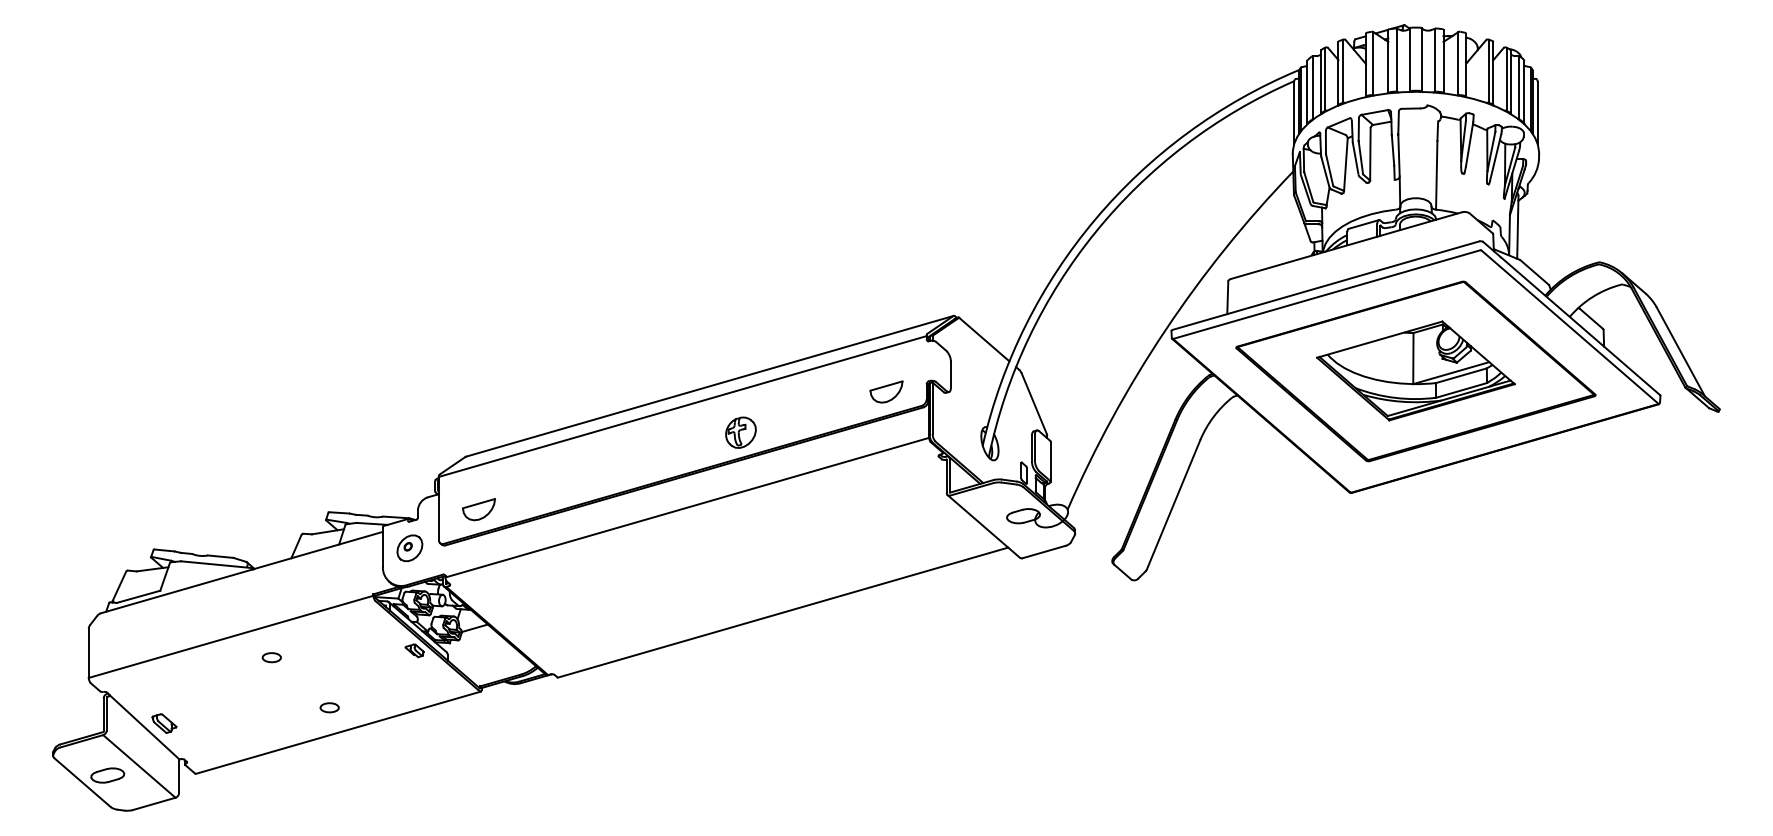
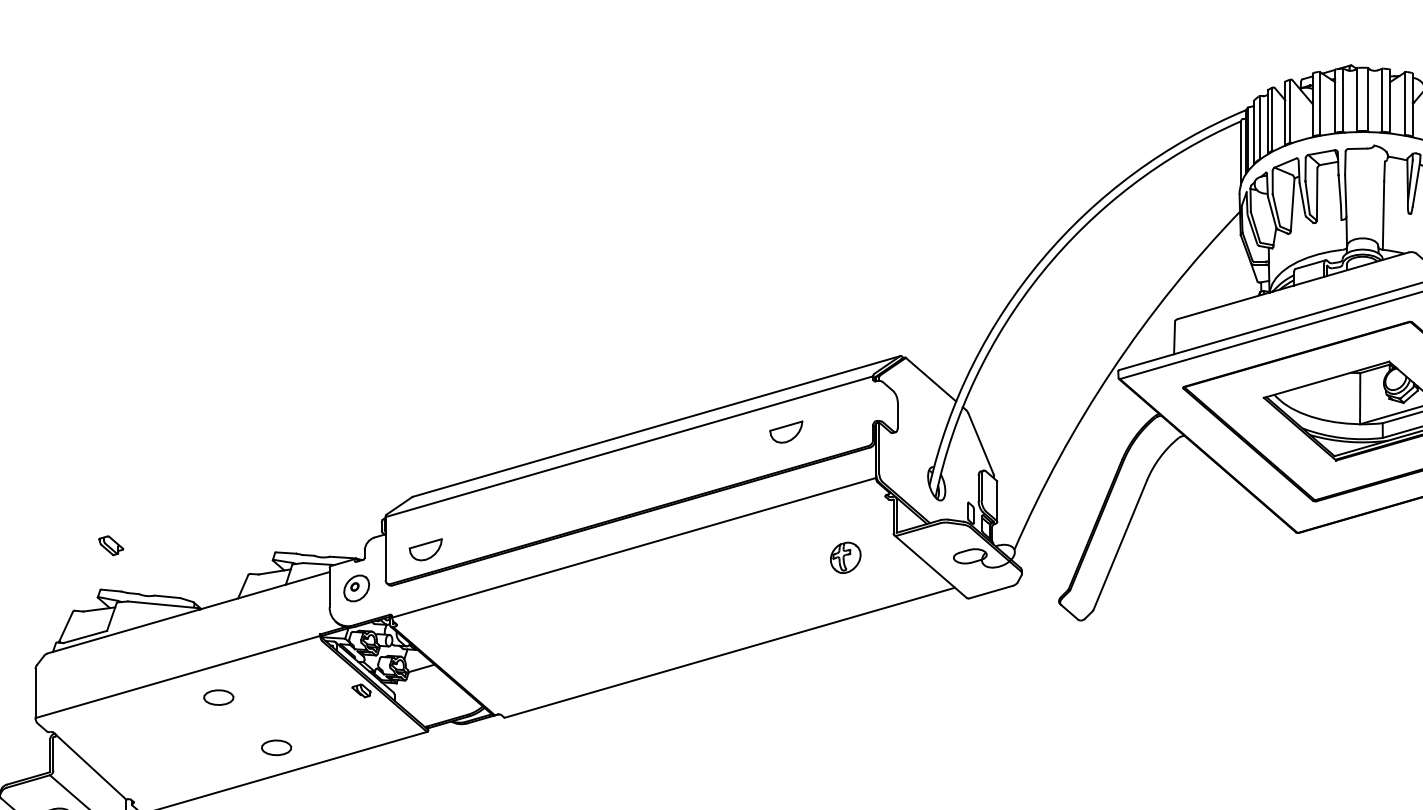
part: (886, 391) -> (786, 431), moved
part: (740, 432) -> (845, 557), moved
part: (271, 657) -> (218, 697), size x1.6
part: (329, 707) -> (276, 747), size x1.6
part: (164, 723) -> (111, 545), moved

